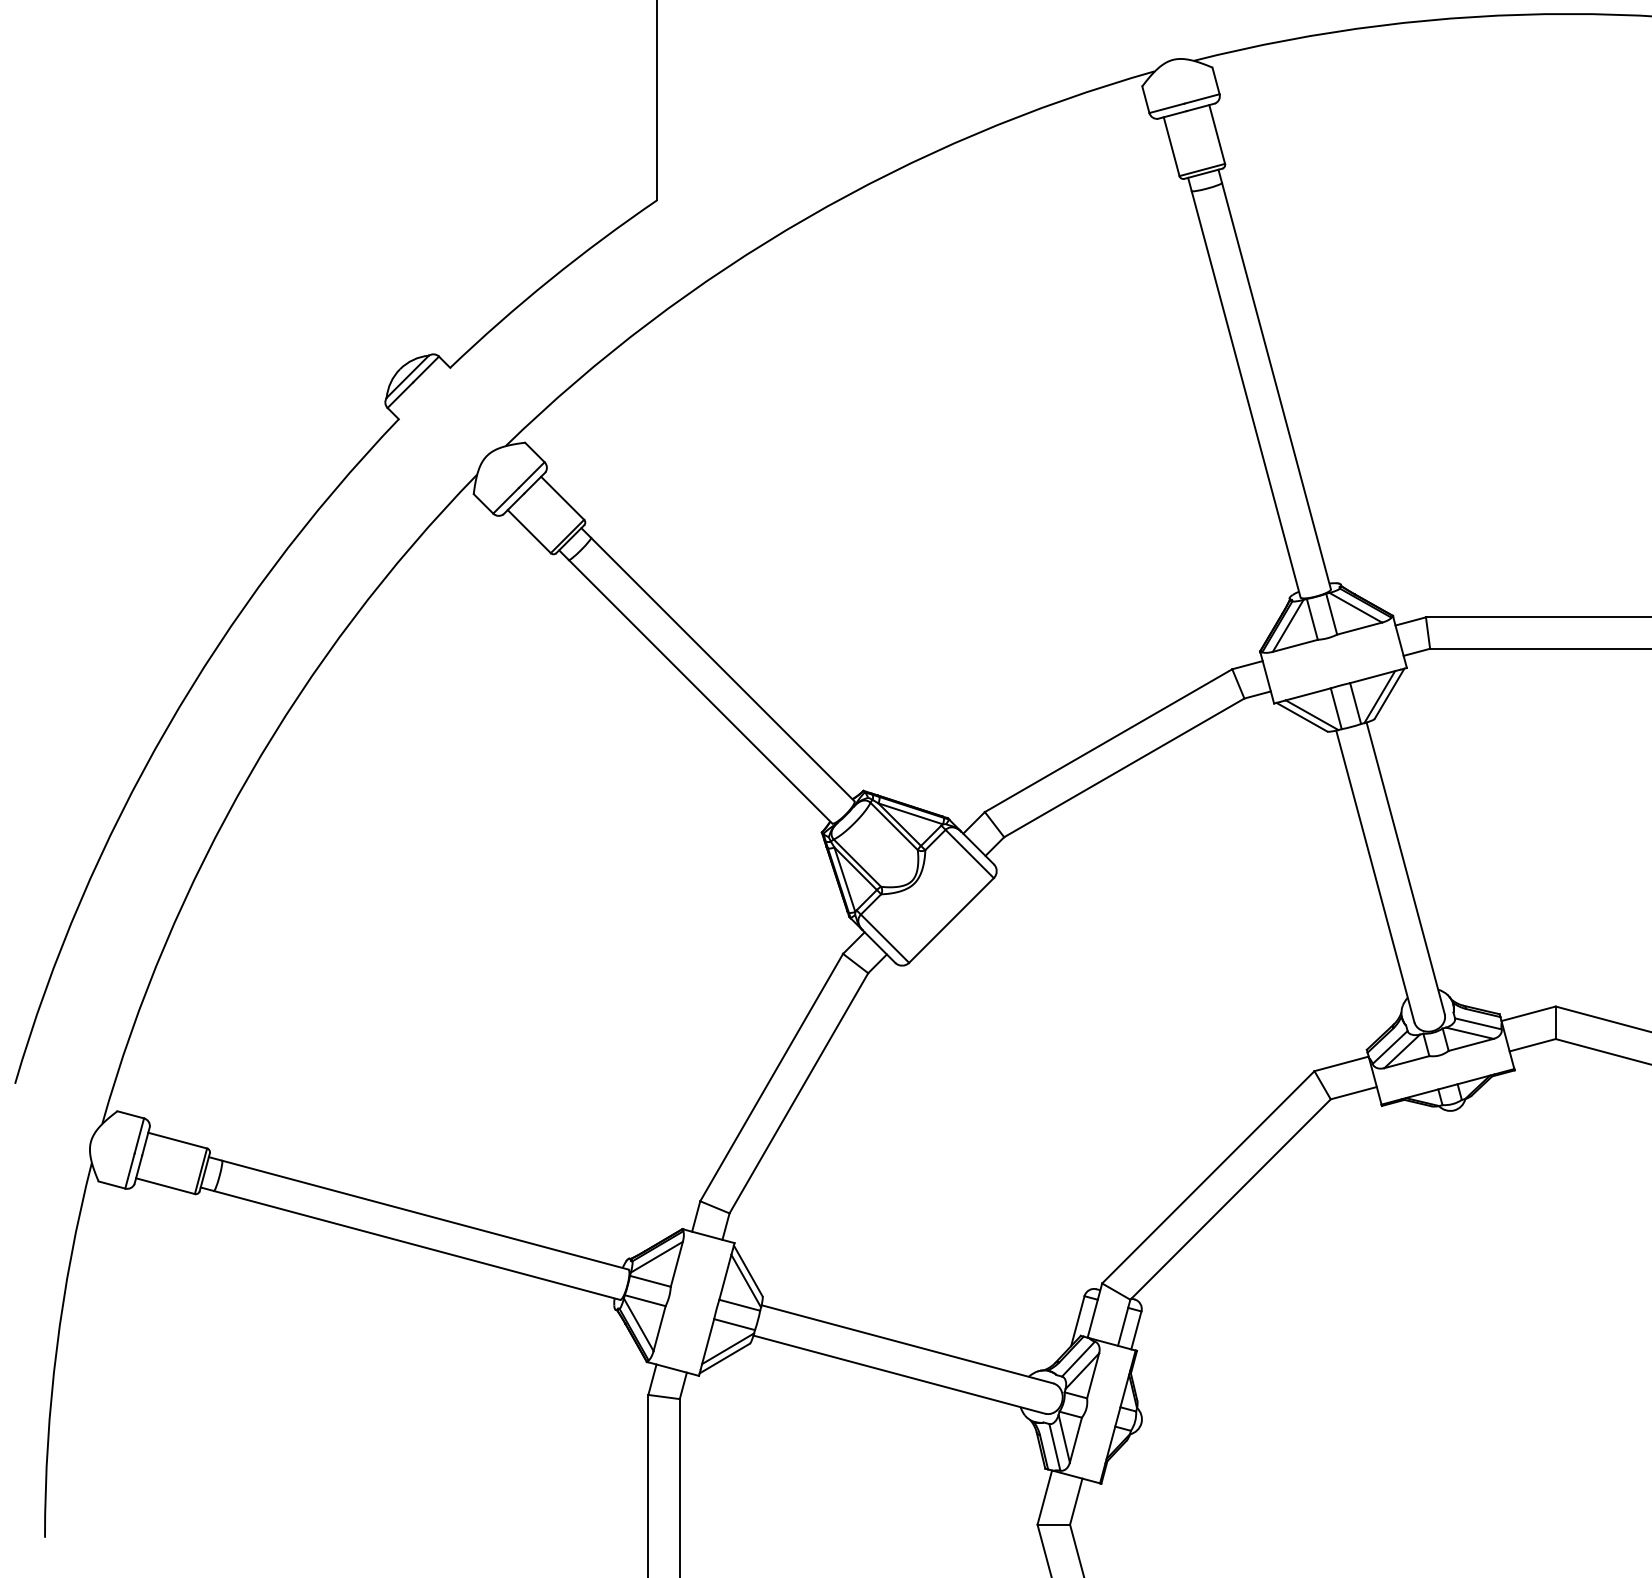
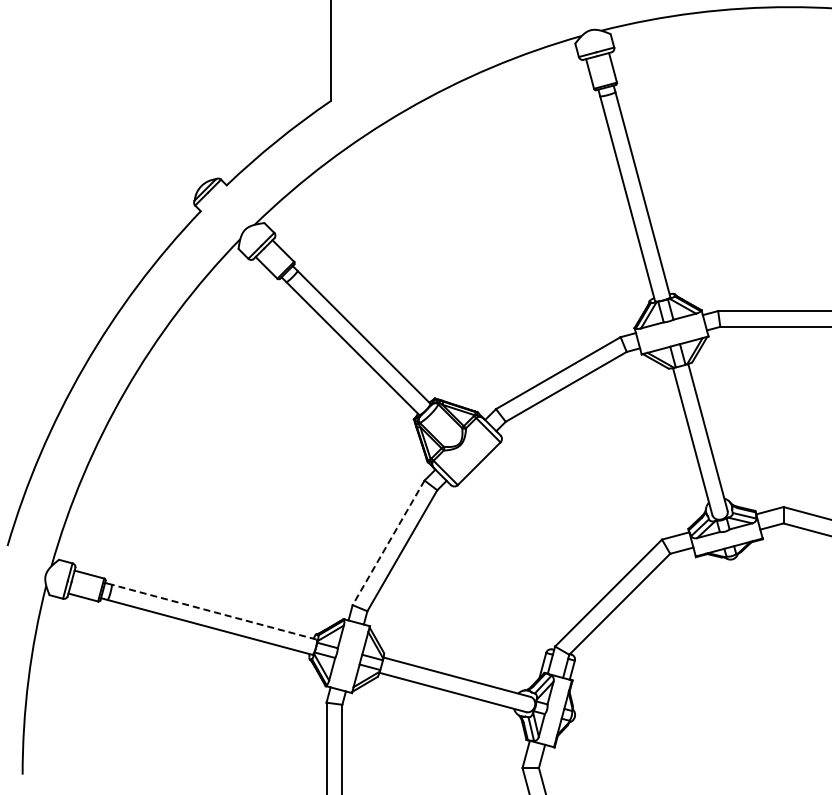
line: (771, 1076) -> (388, 542), solid -> dashed
line: (425, 1215) -> (214, 612), solid -> dashed

